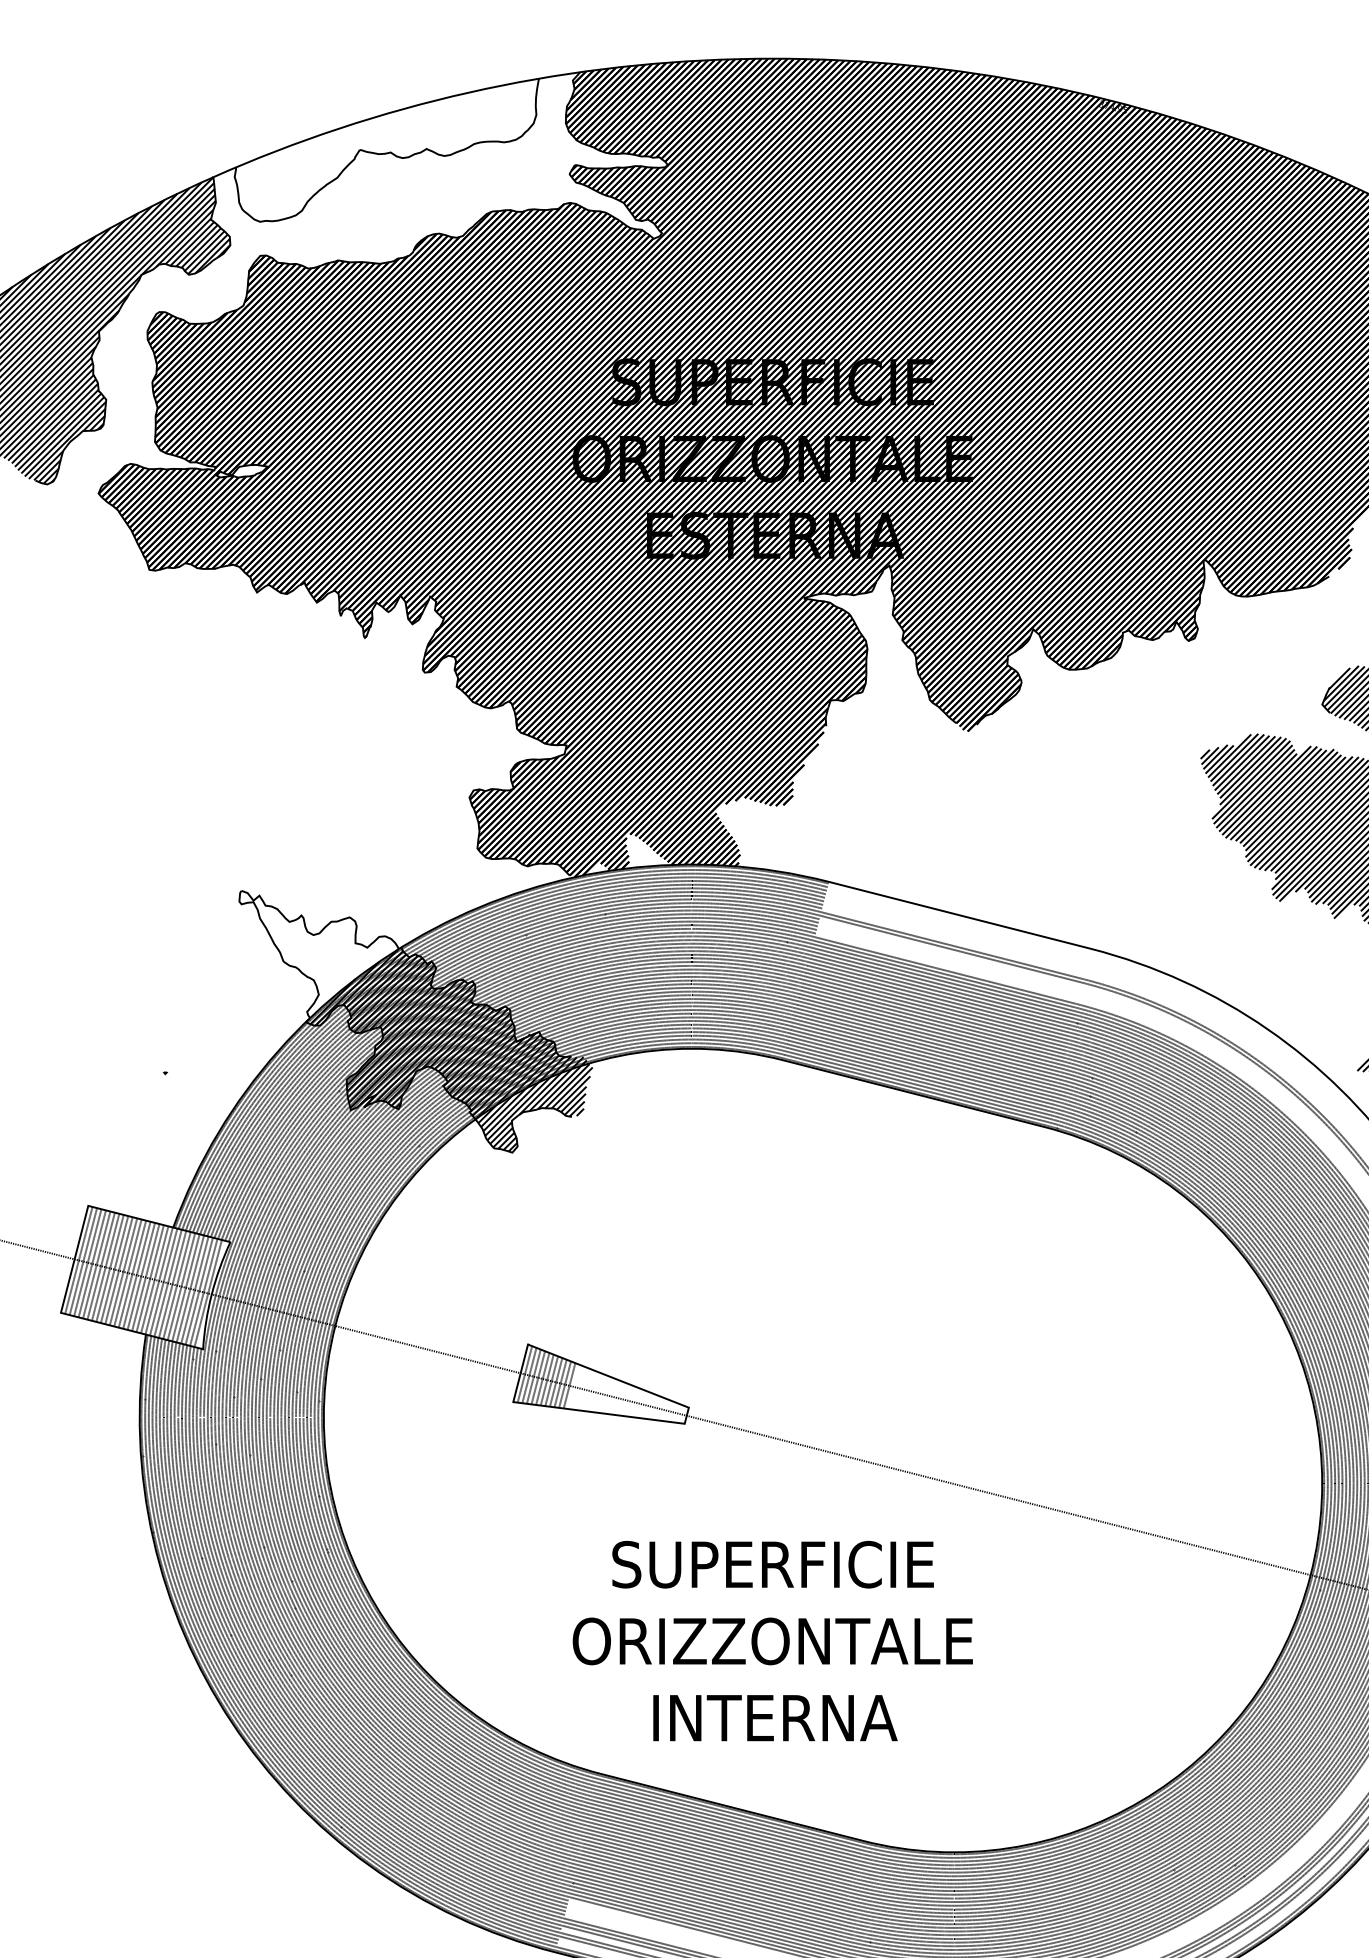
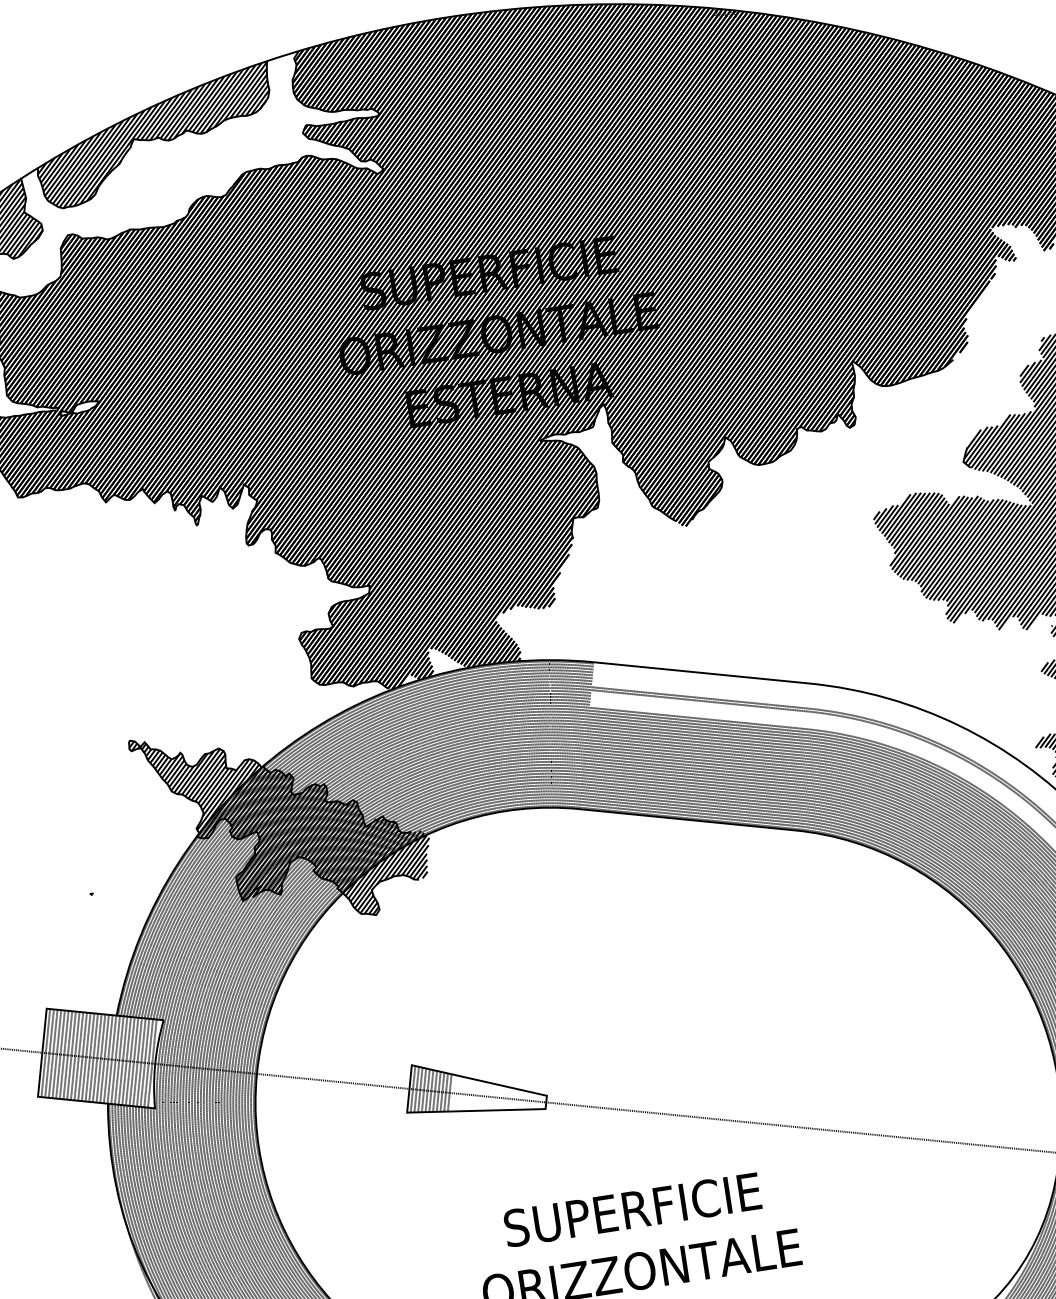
hatch: (386, 150) -> (154, 136), added
hatch: (318, 954) -> (198, 781), added

